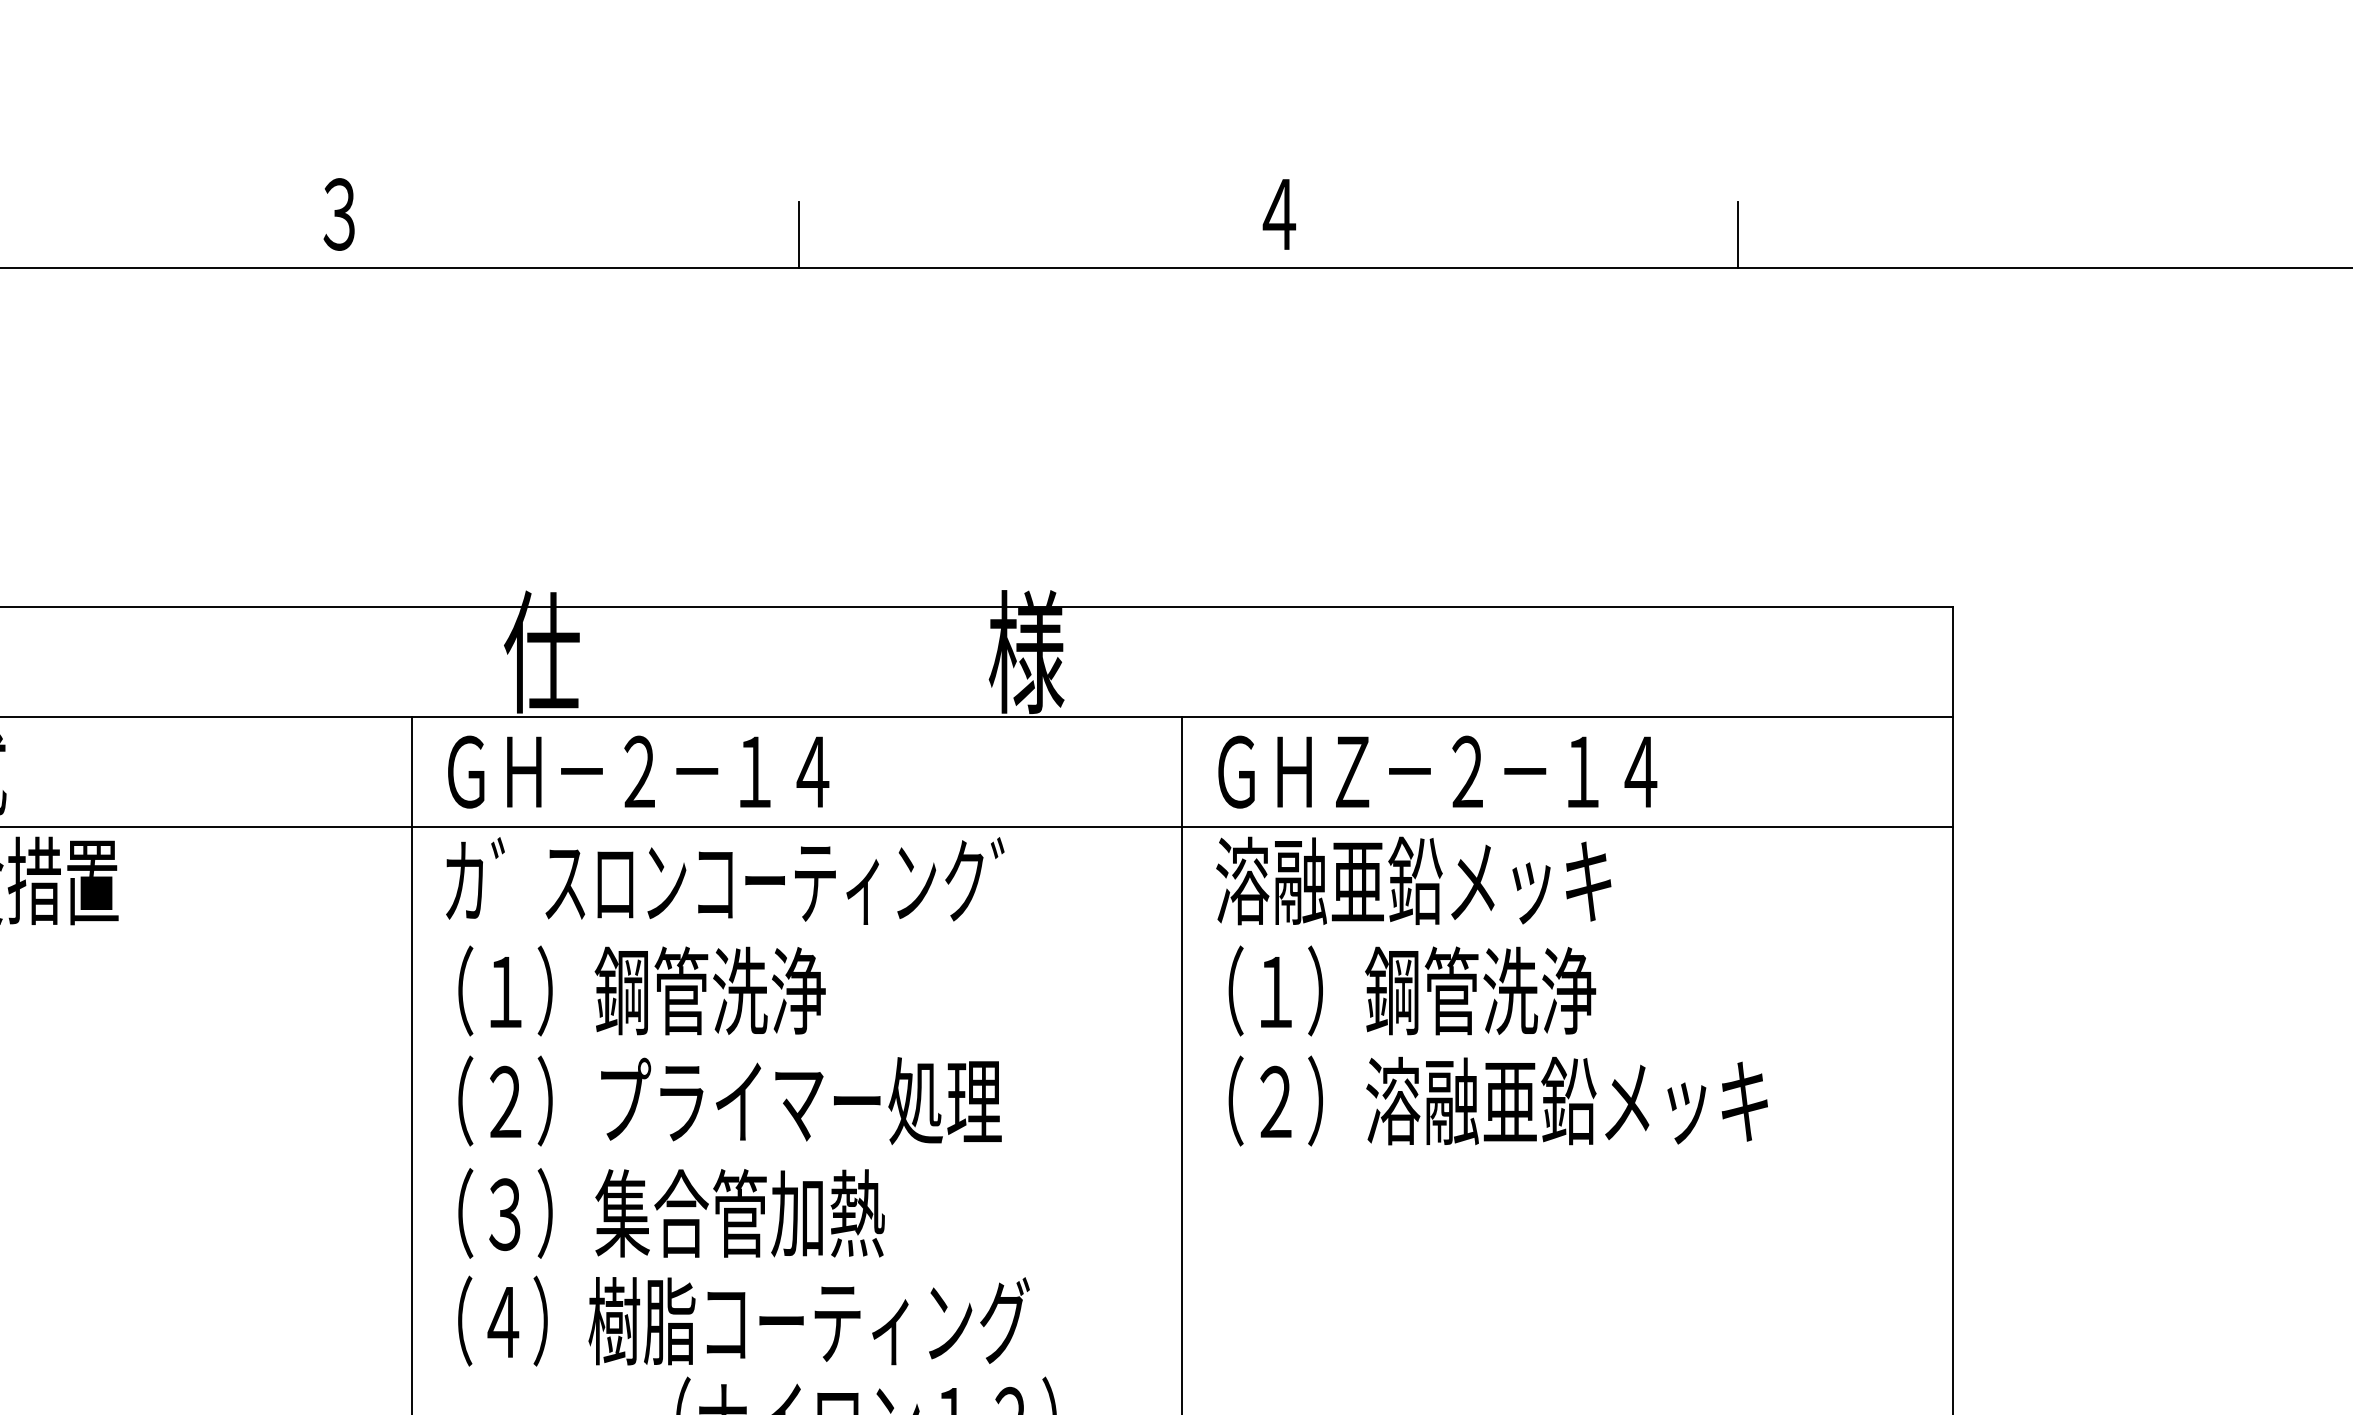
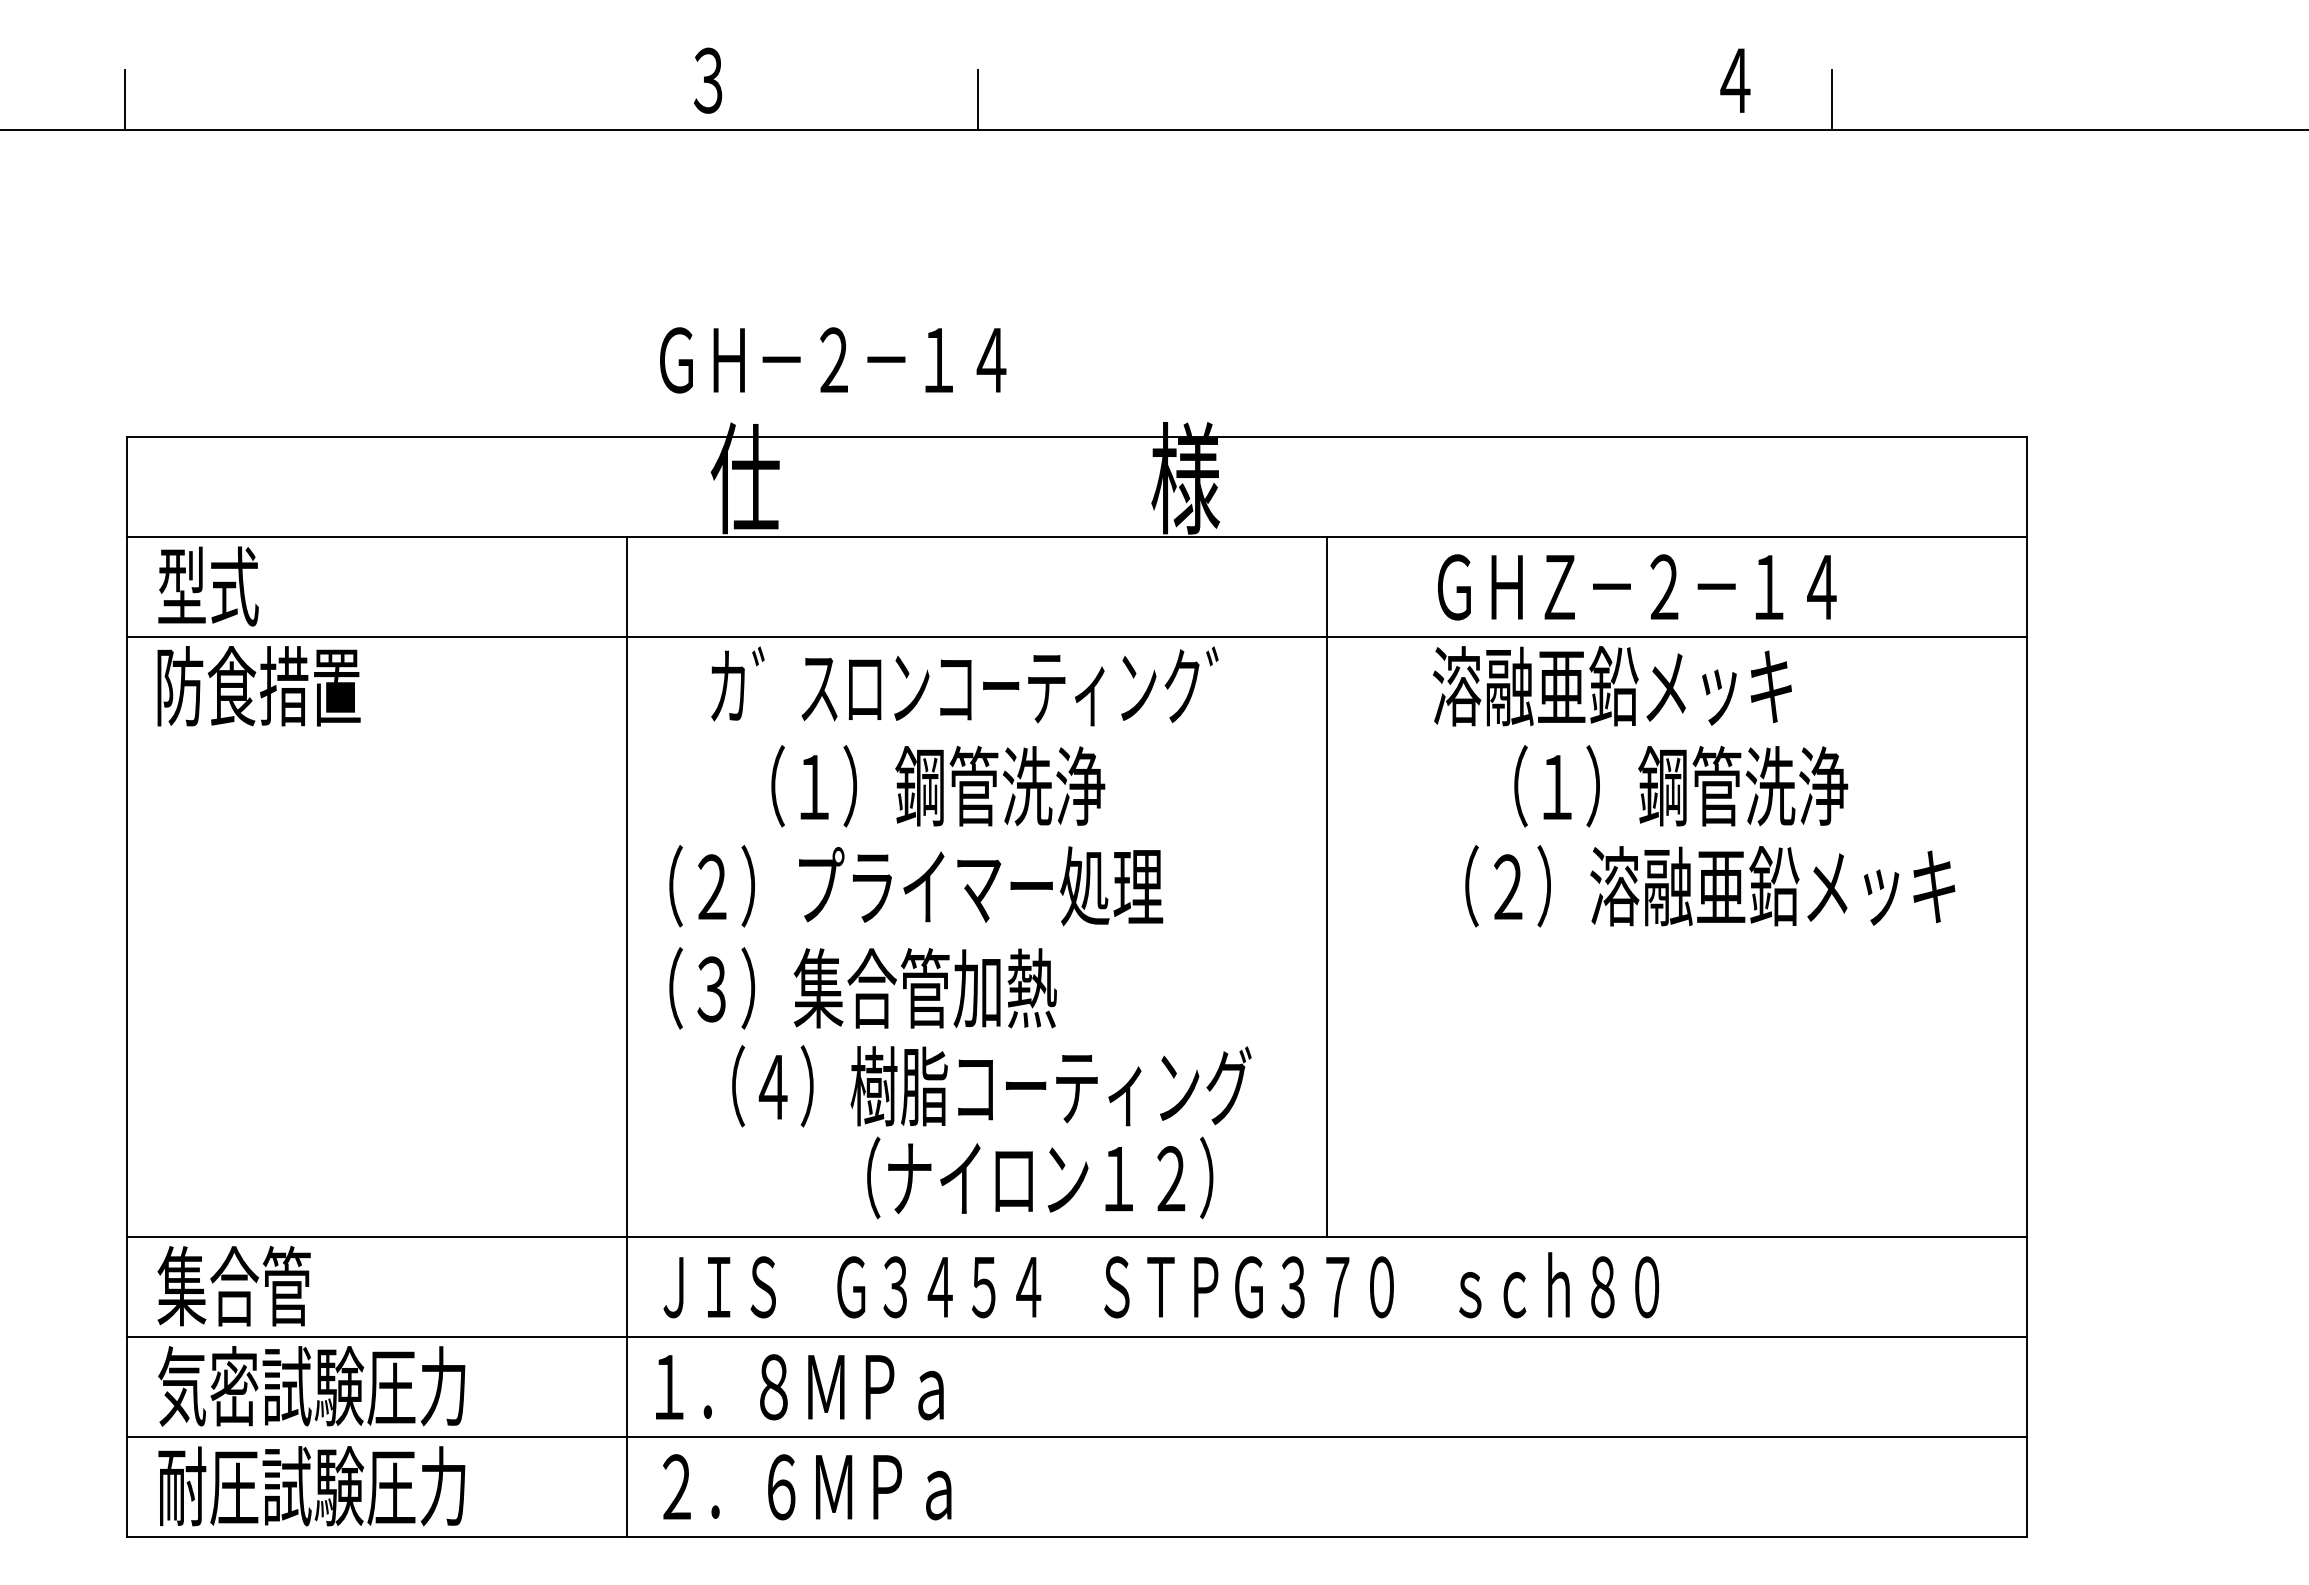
text: (339, 214) -> (708, 80), moved
text: (1279, 214) -> (1735, 80), moved
text: (639, 772) -> (833, 360), moved
text: (1438, 772) -> (1637, 587), moved
text: (724, 881) -> (964, 686), moved
text: (1413, 881) -> (1612, 686), moved
text: (642, 991) -> (938, 786), moved
text: (1412, 991) -> (1681, 786), moved
text: (1498, 1101) -> (1710, 886), moved
text: (743, 1321) -> (991, 1086), moved

